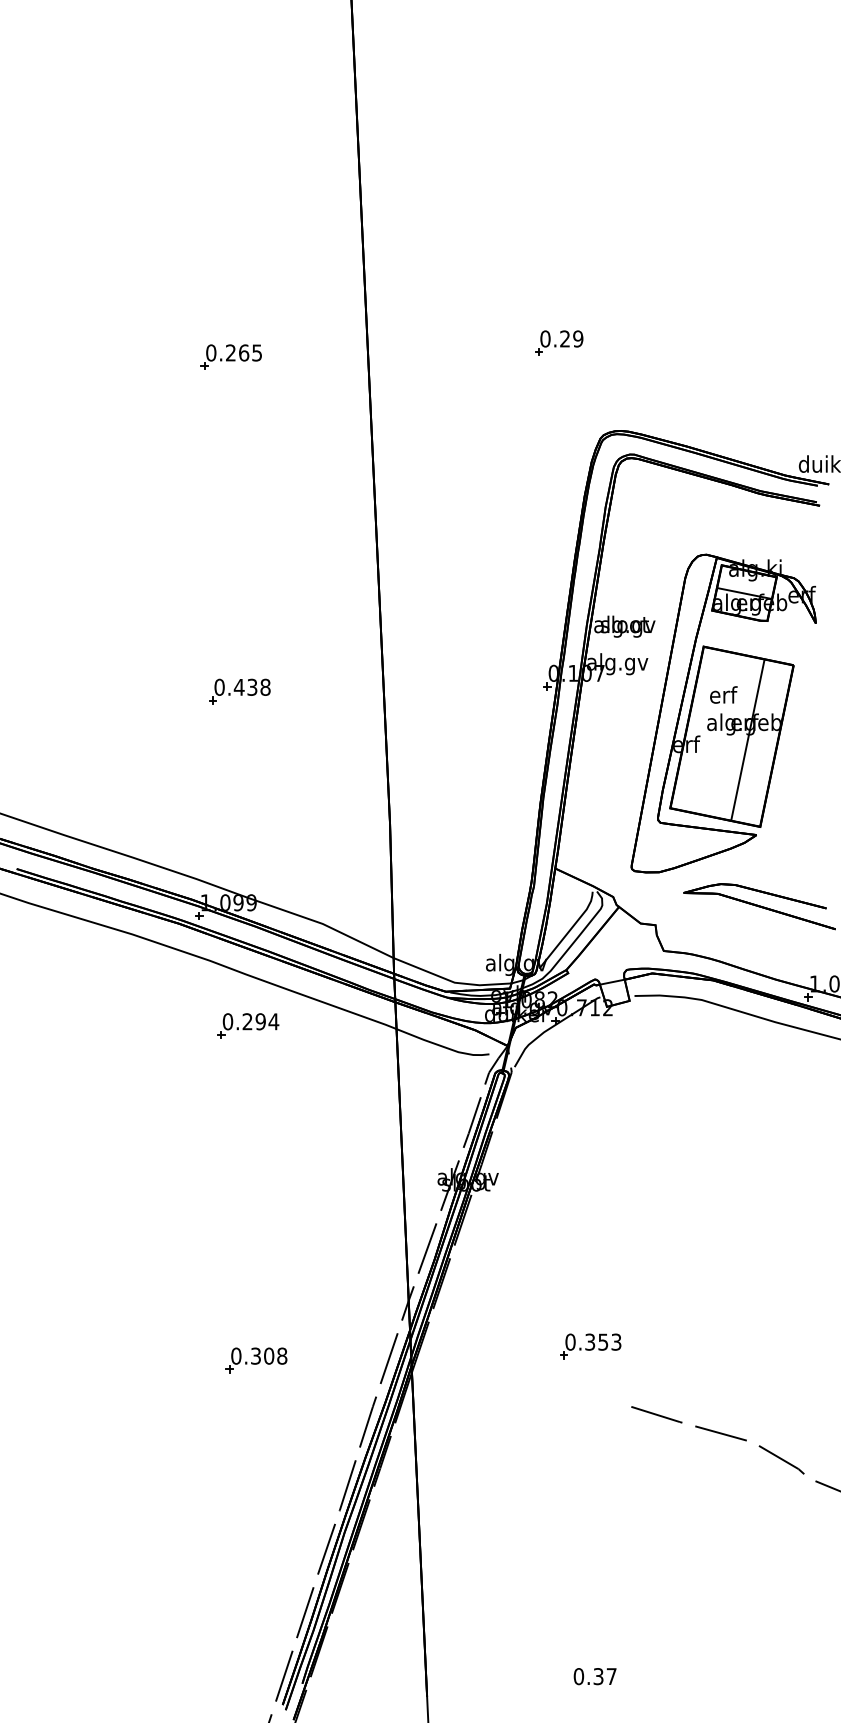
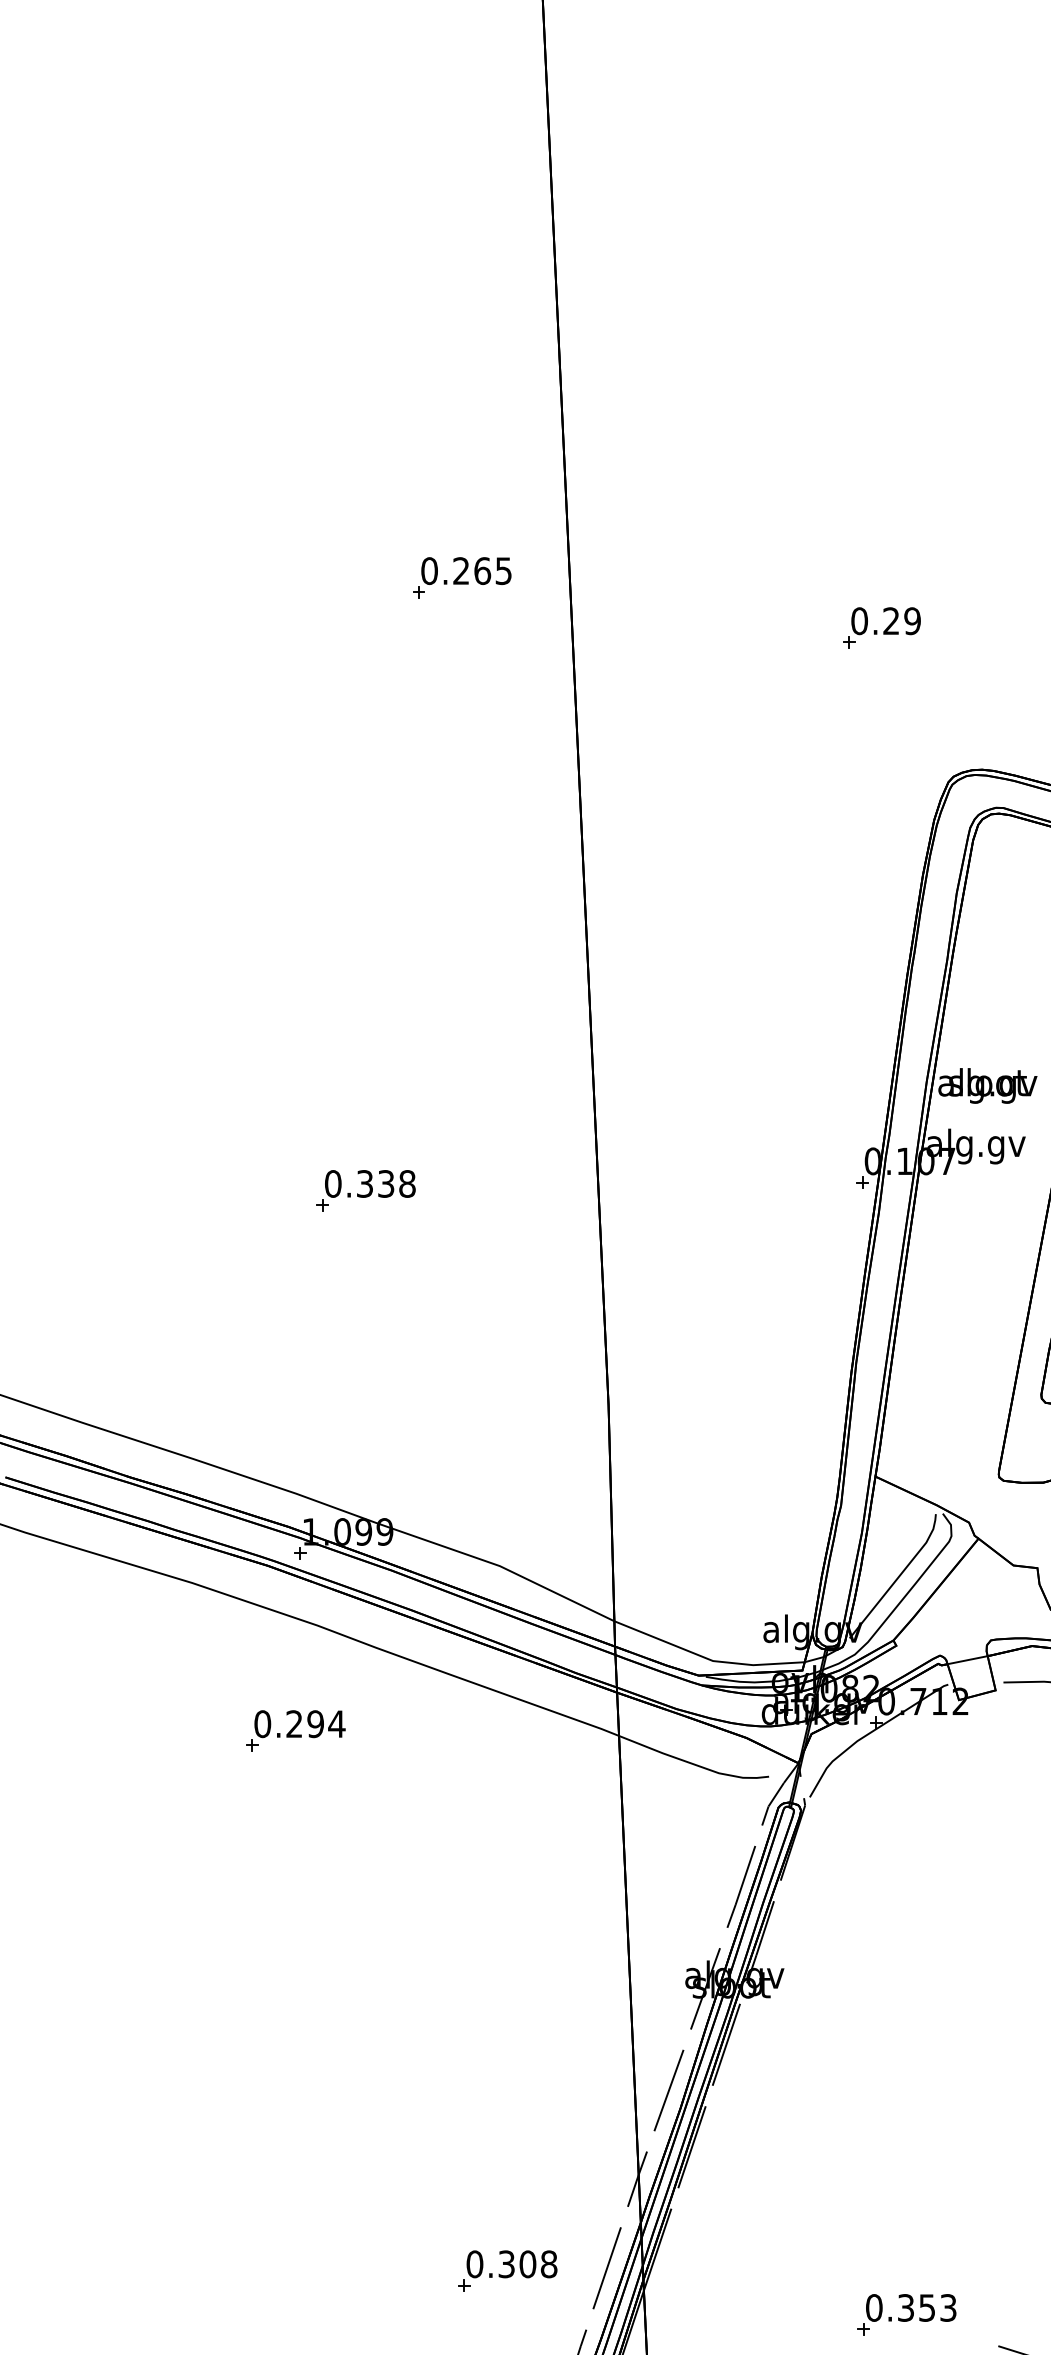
part: (230, 356) -> (460, 576), moved
text: (238, 686) -> (363, 1182), 0.438 -> 0.338
part: (248, 1025) -> (295, 1730), moved
part: (590, 1346) -> (906, 2314), moved
part: (256, 1360) -> (507, 2271), moved

